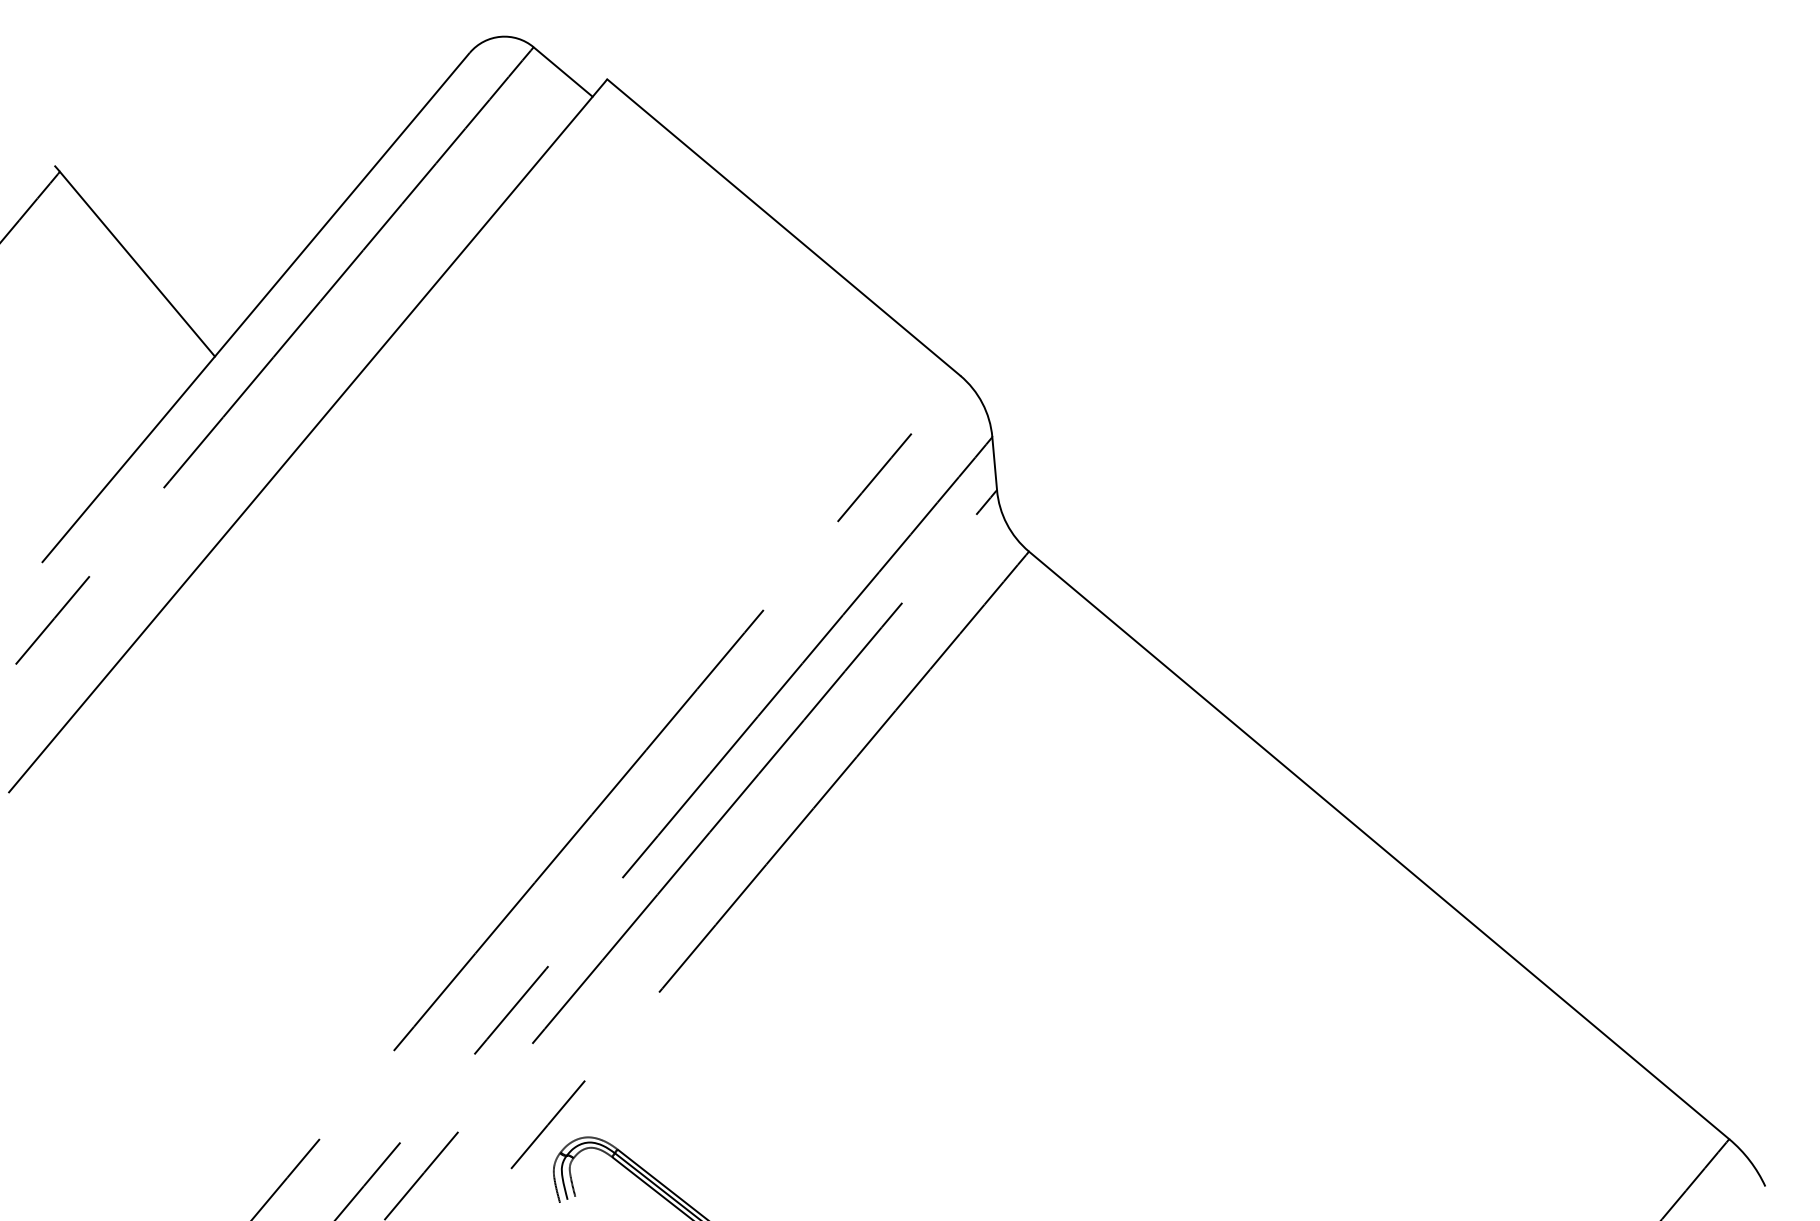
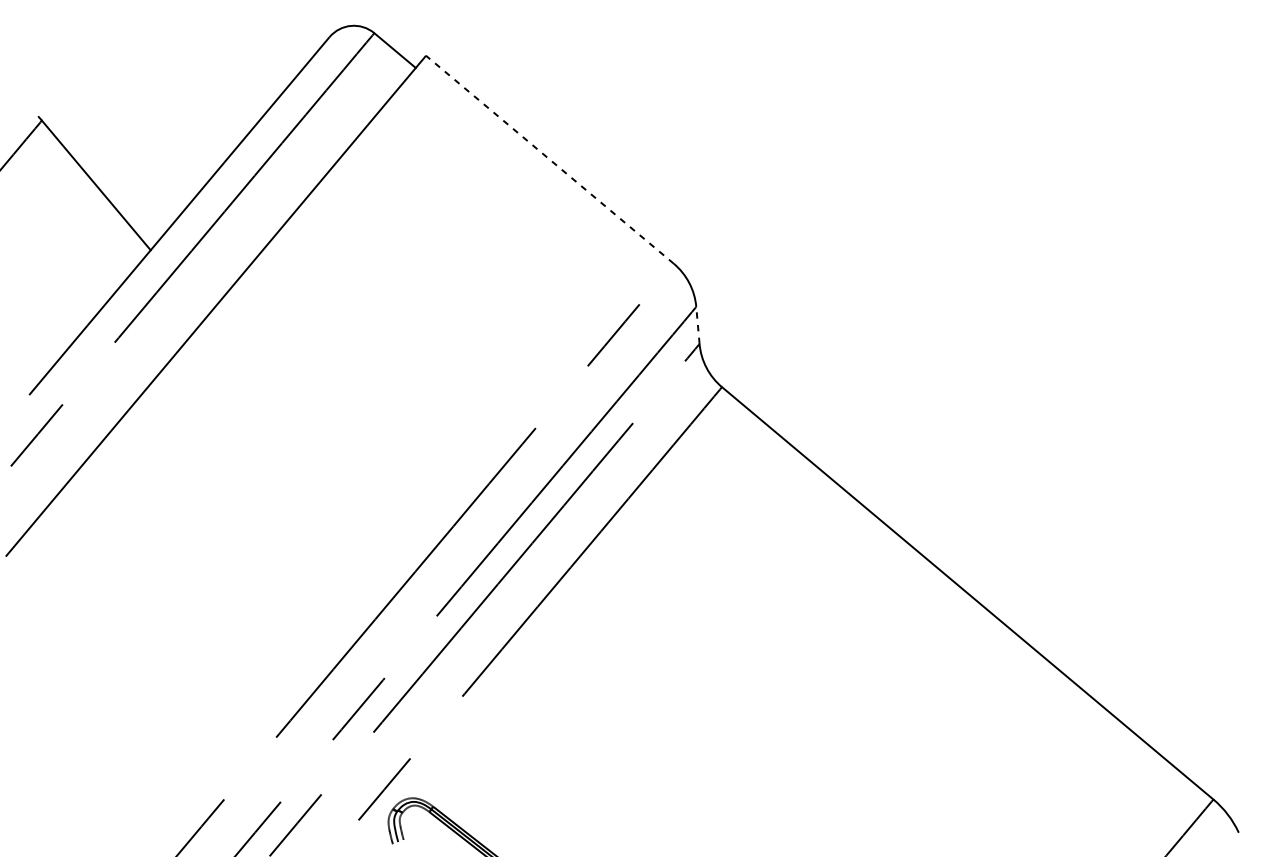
line: (783, 227) -> (549, 159), solid -> dashed
line: (994, 463) -> (697, 325), solid -> dashed

